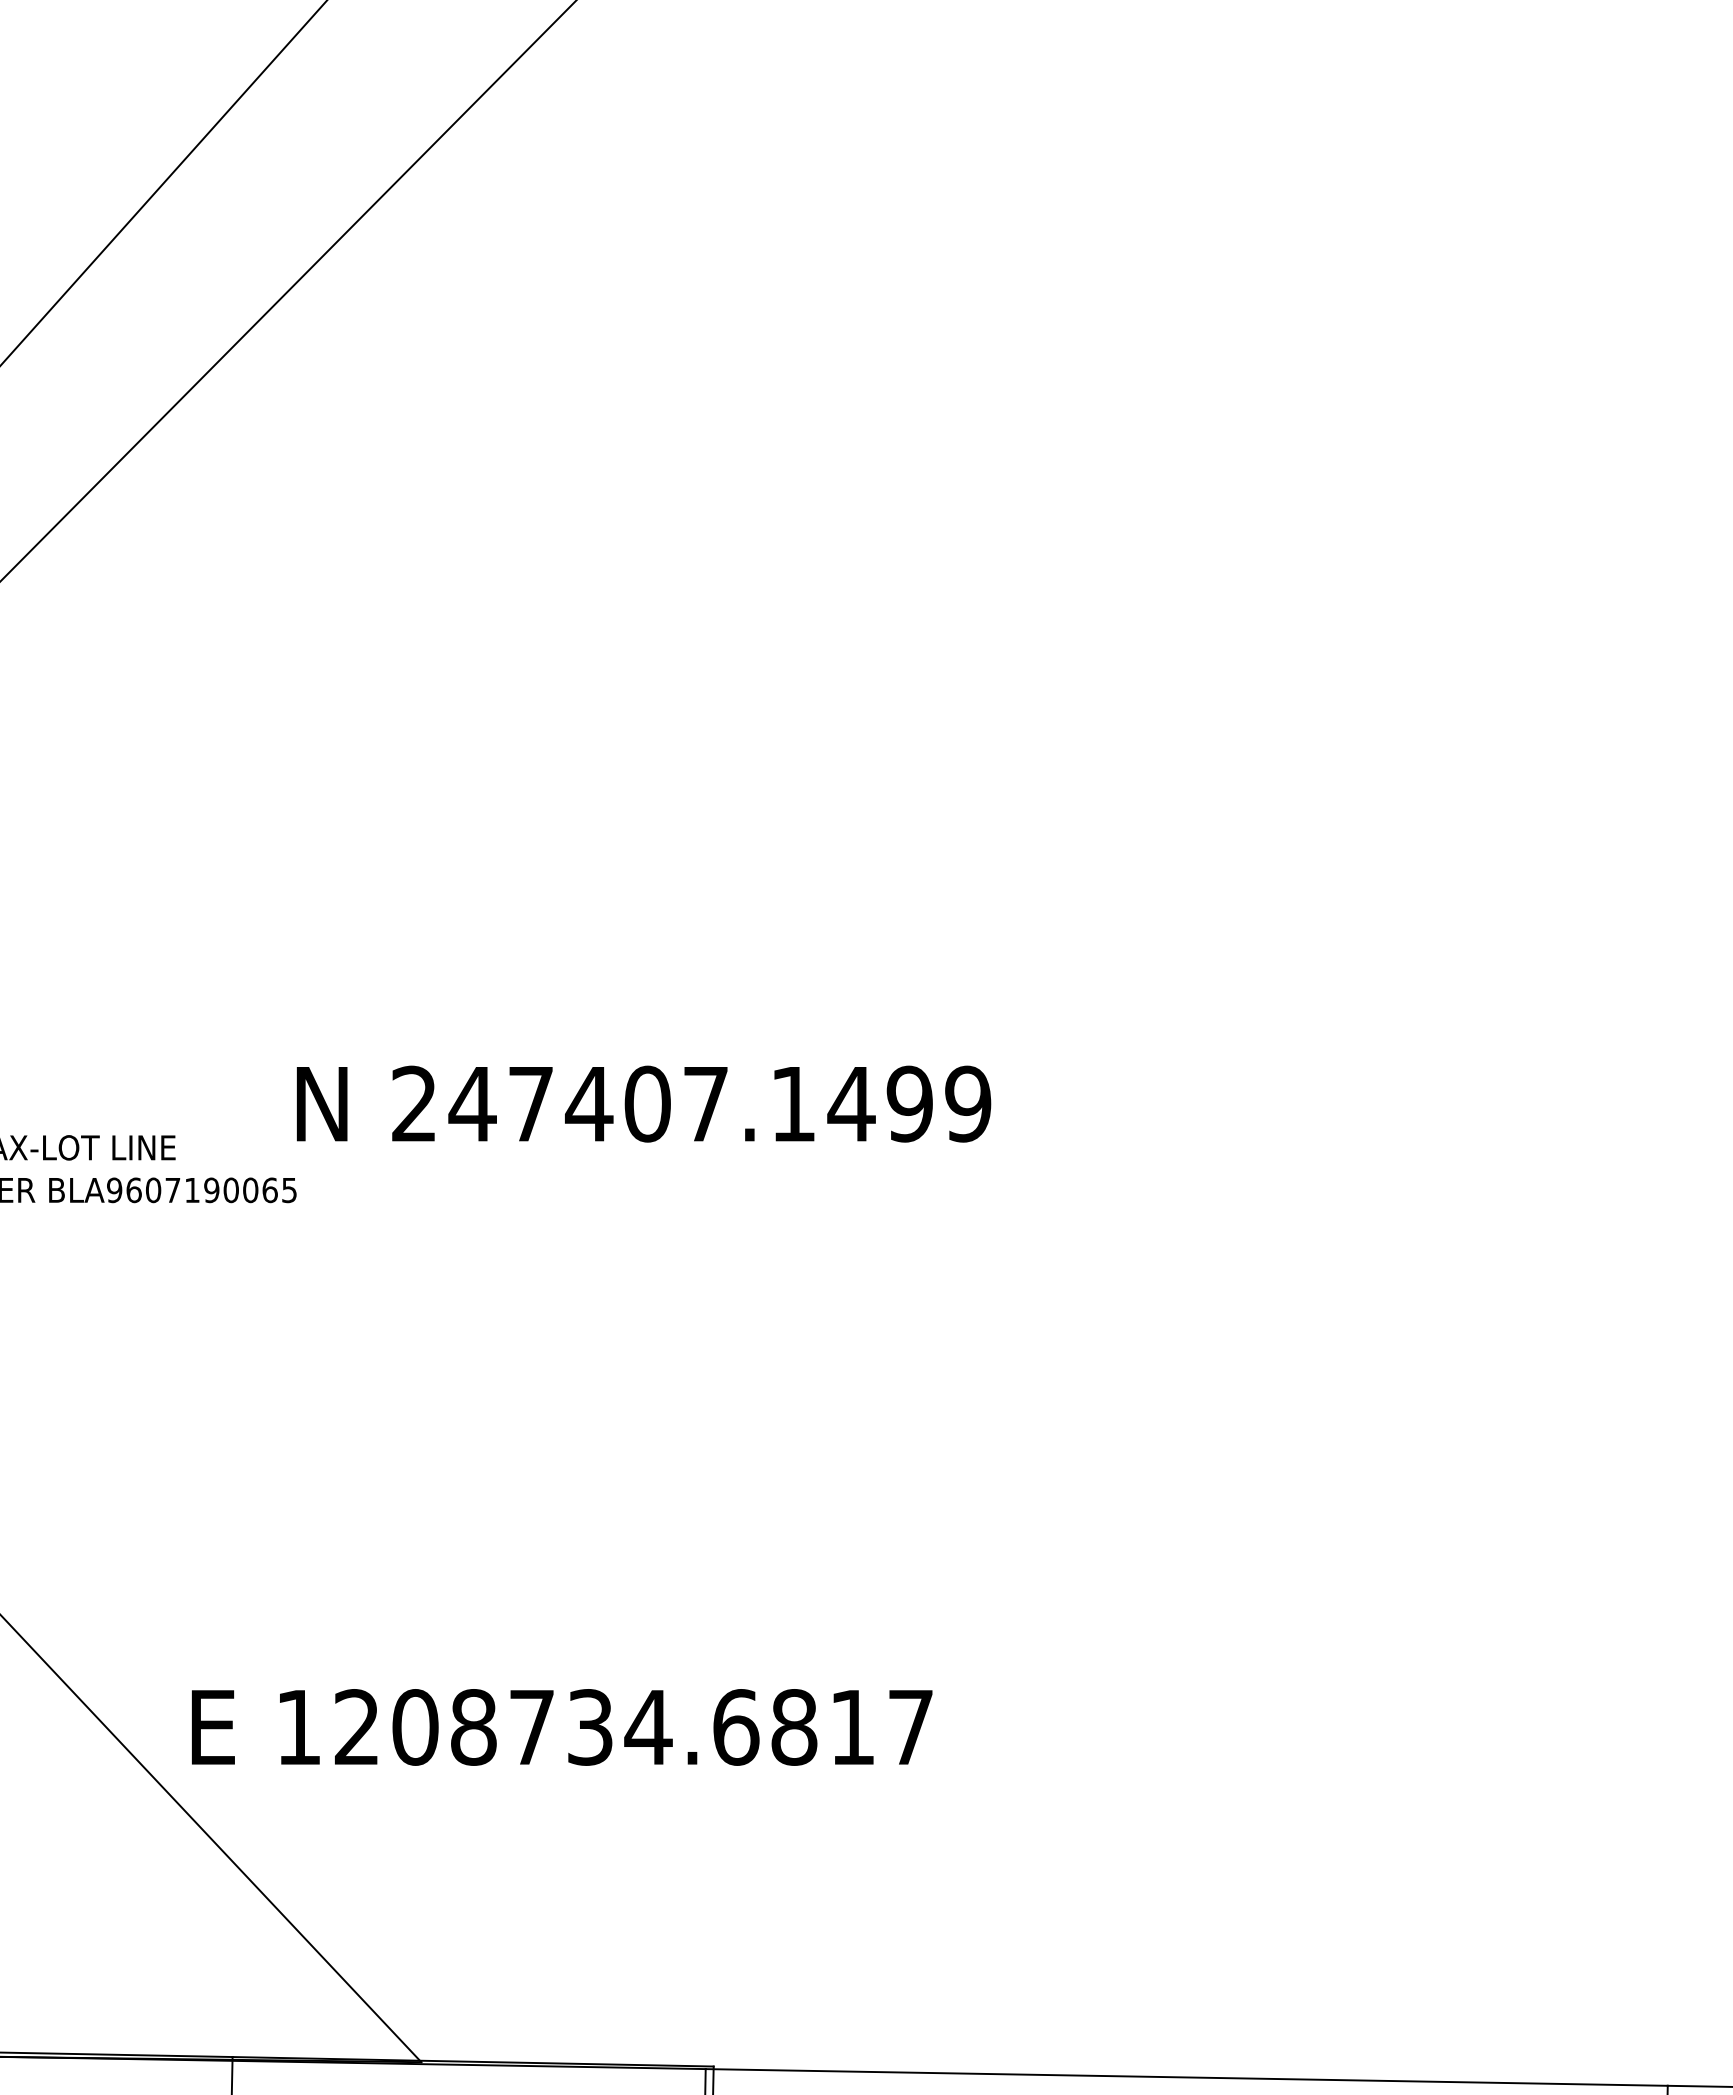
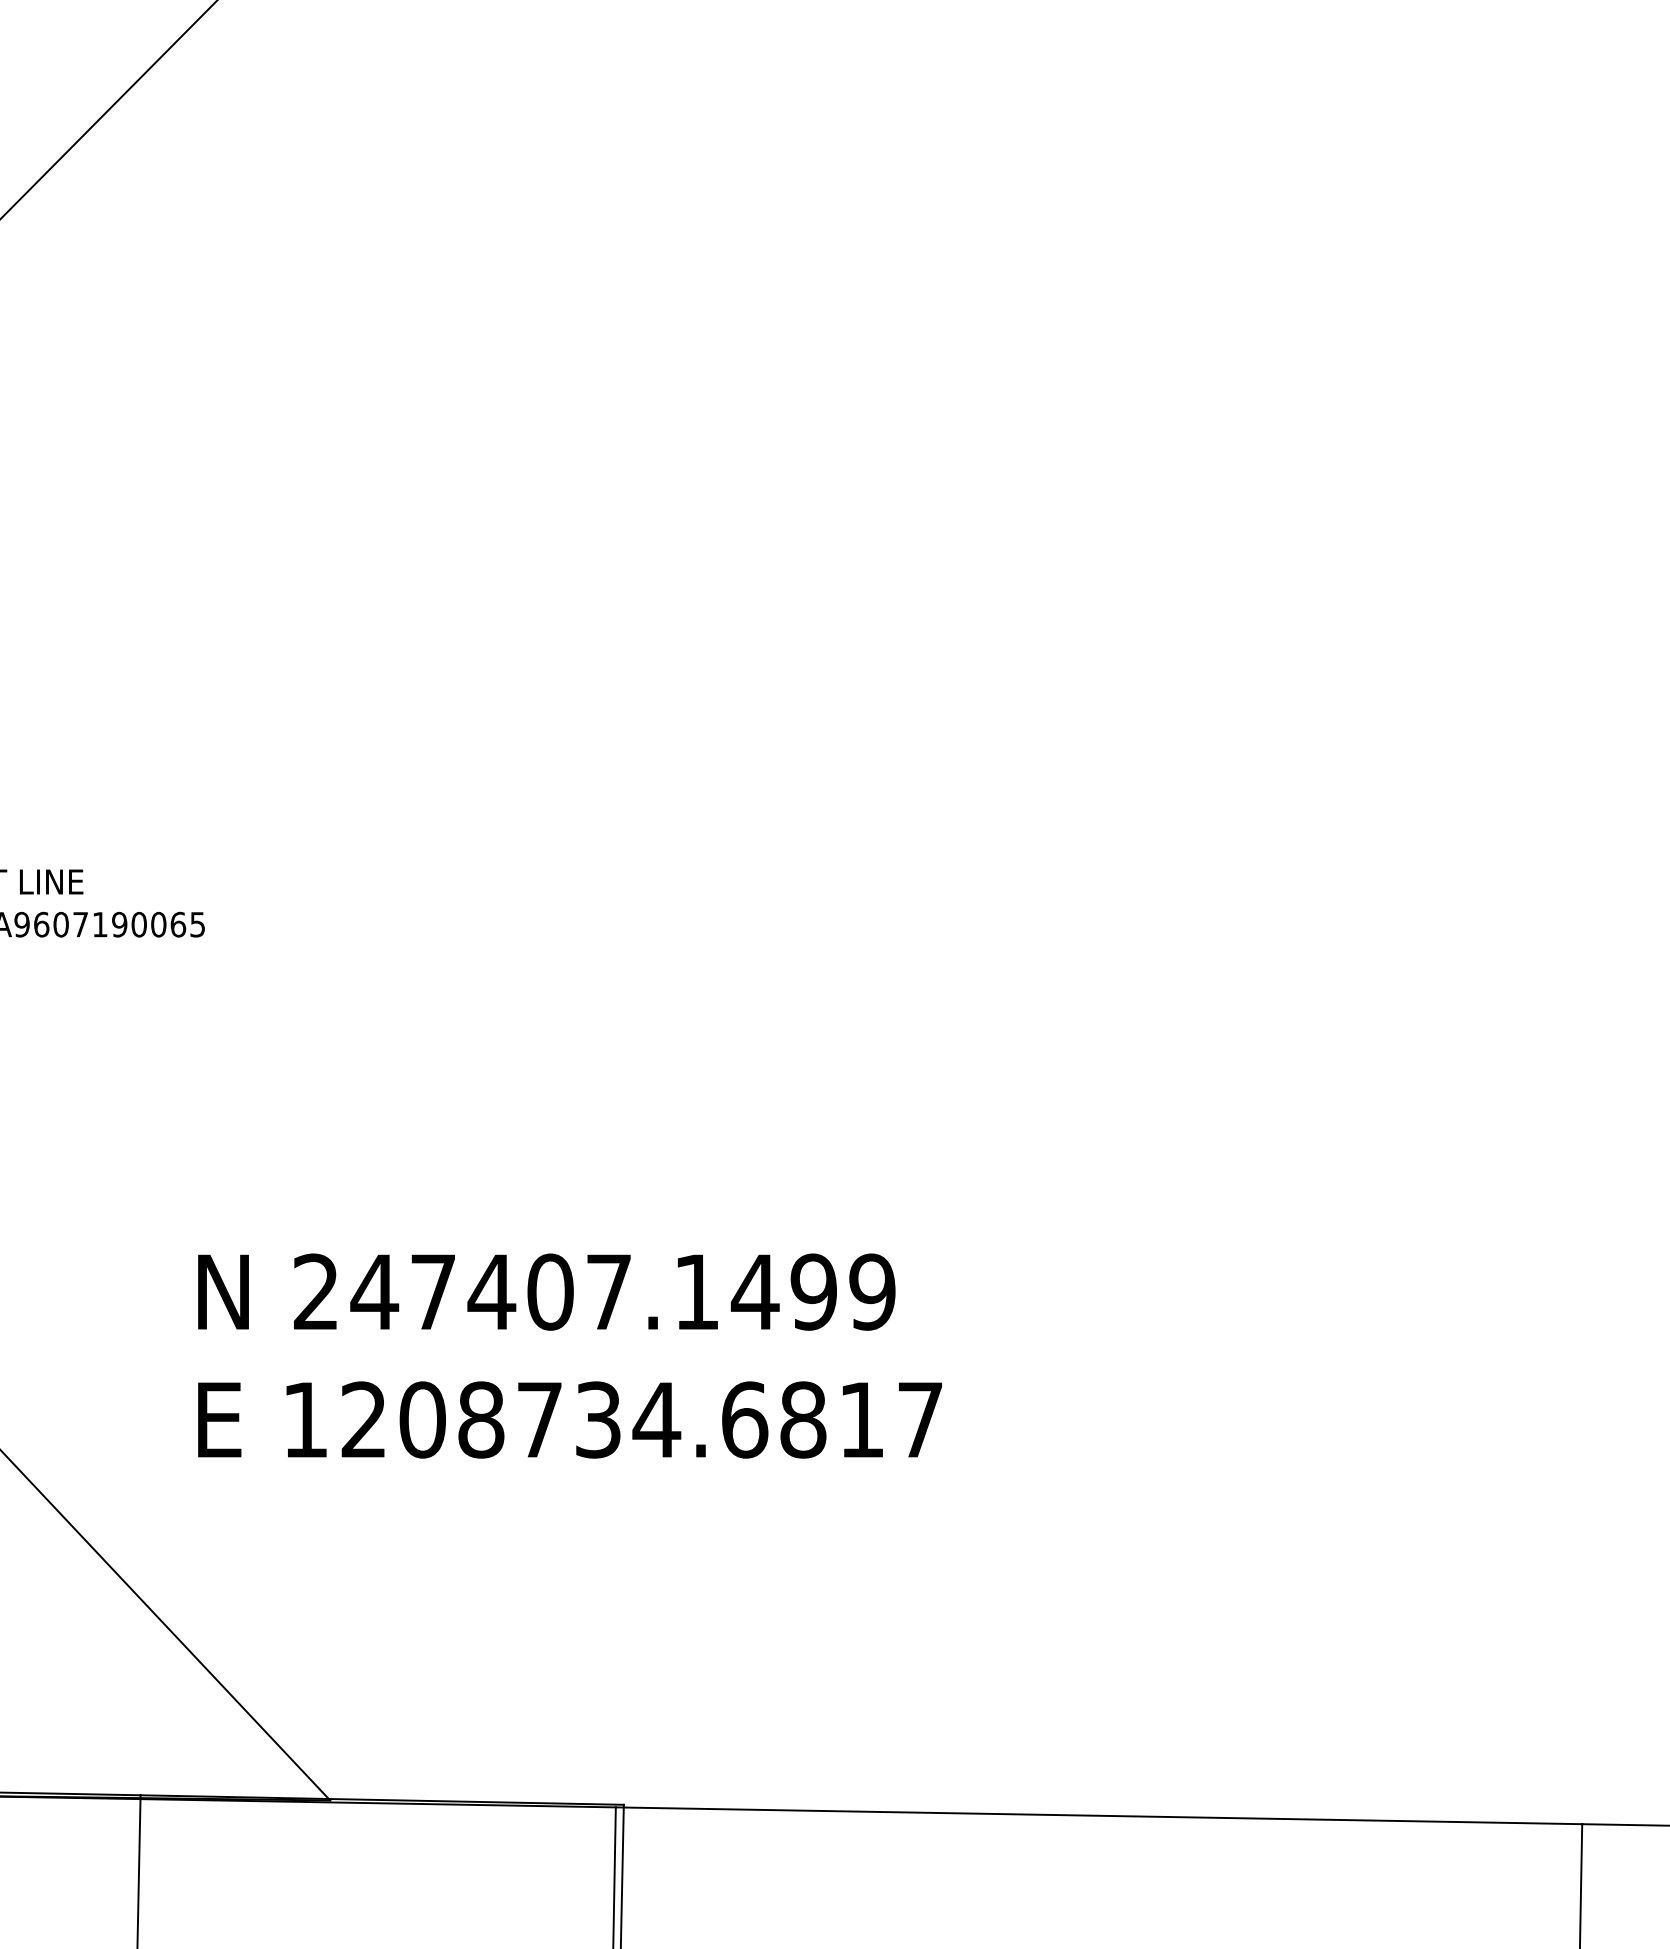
text: (644, 1103) -> (547, 1291), moved
text: (562, 1727) -> (570, 1420), moved

